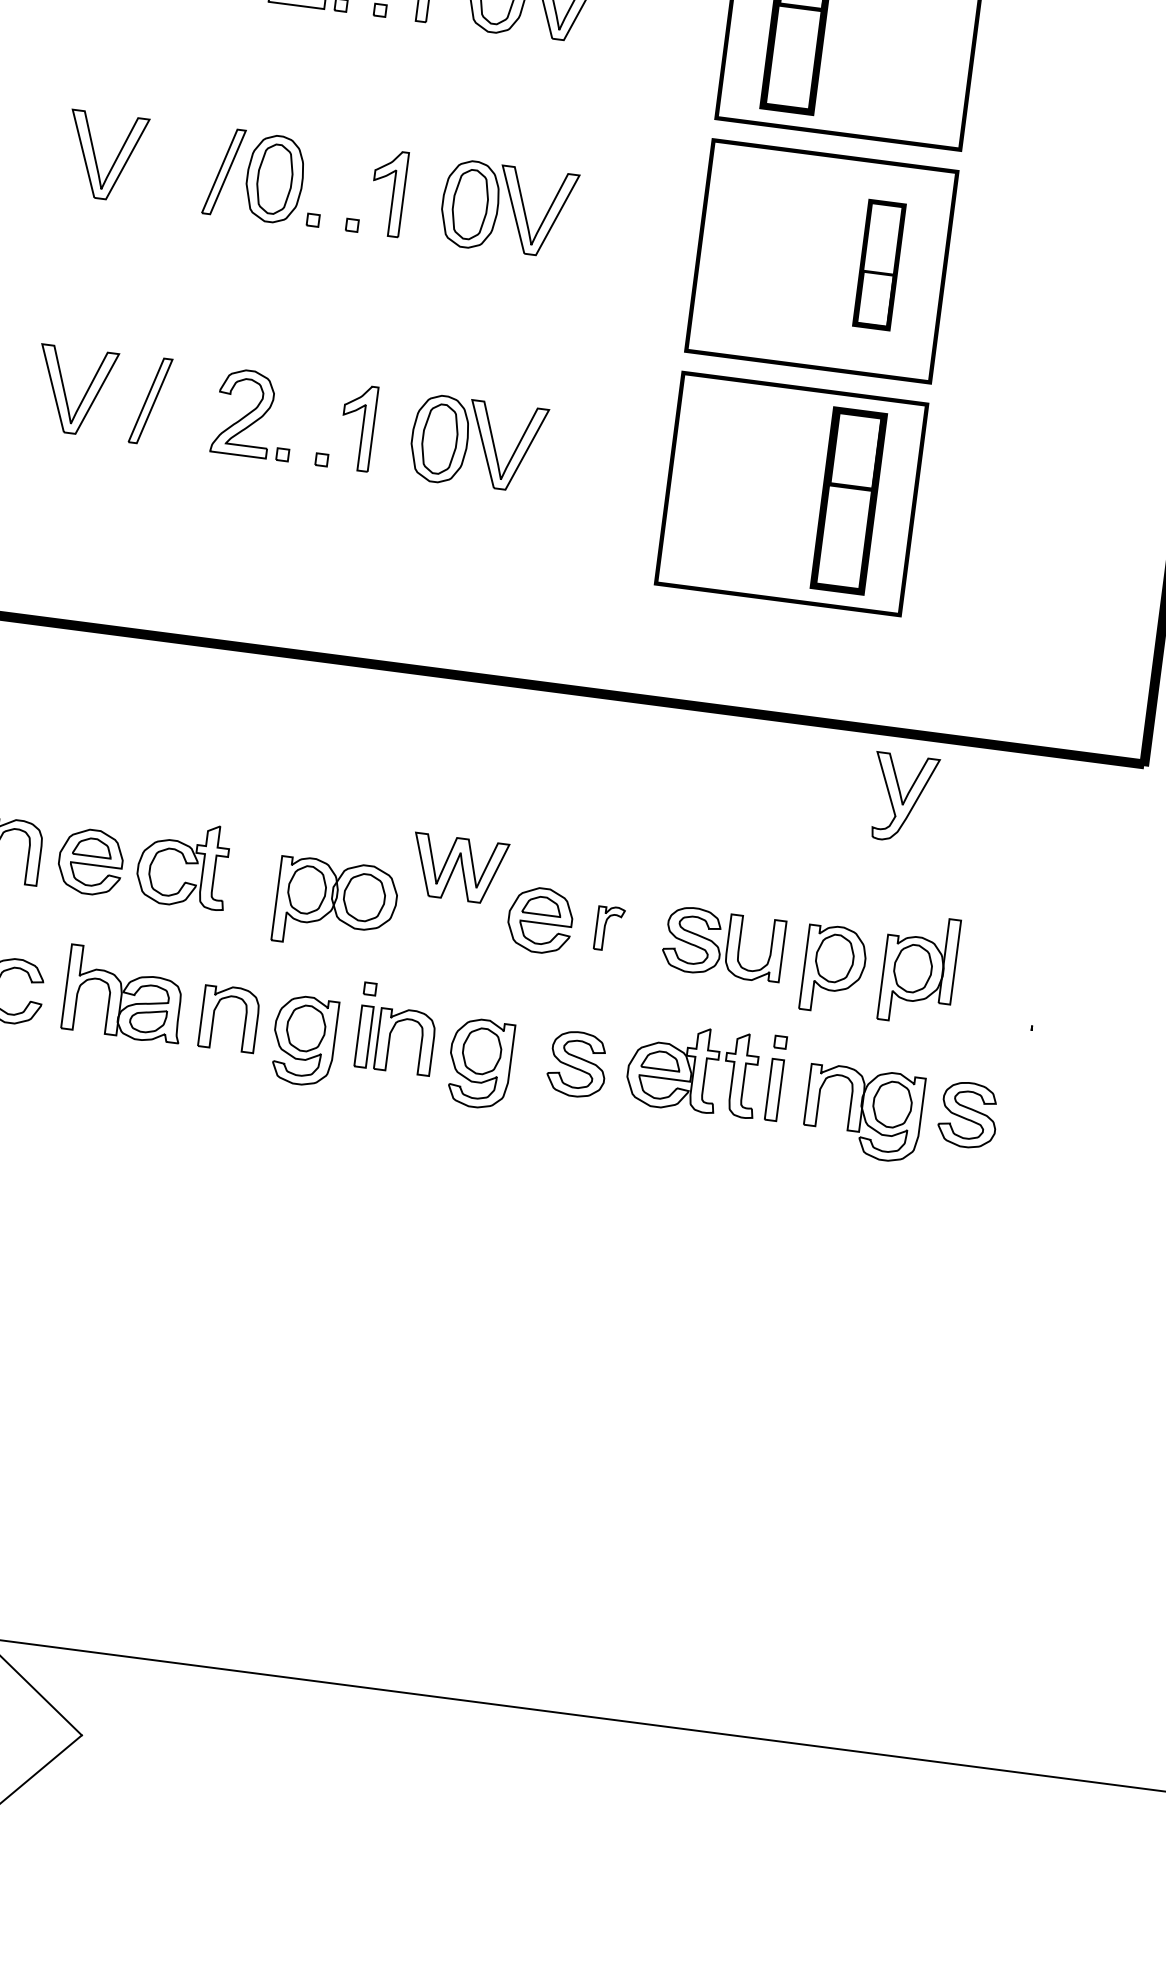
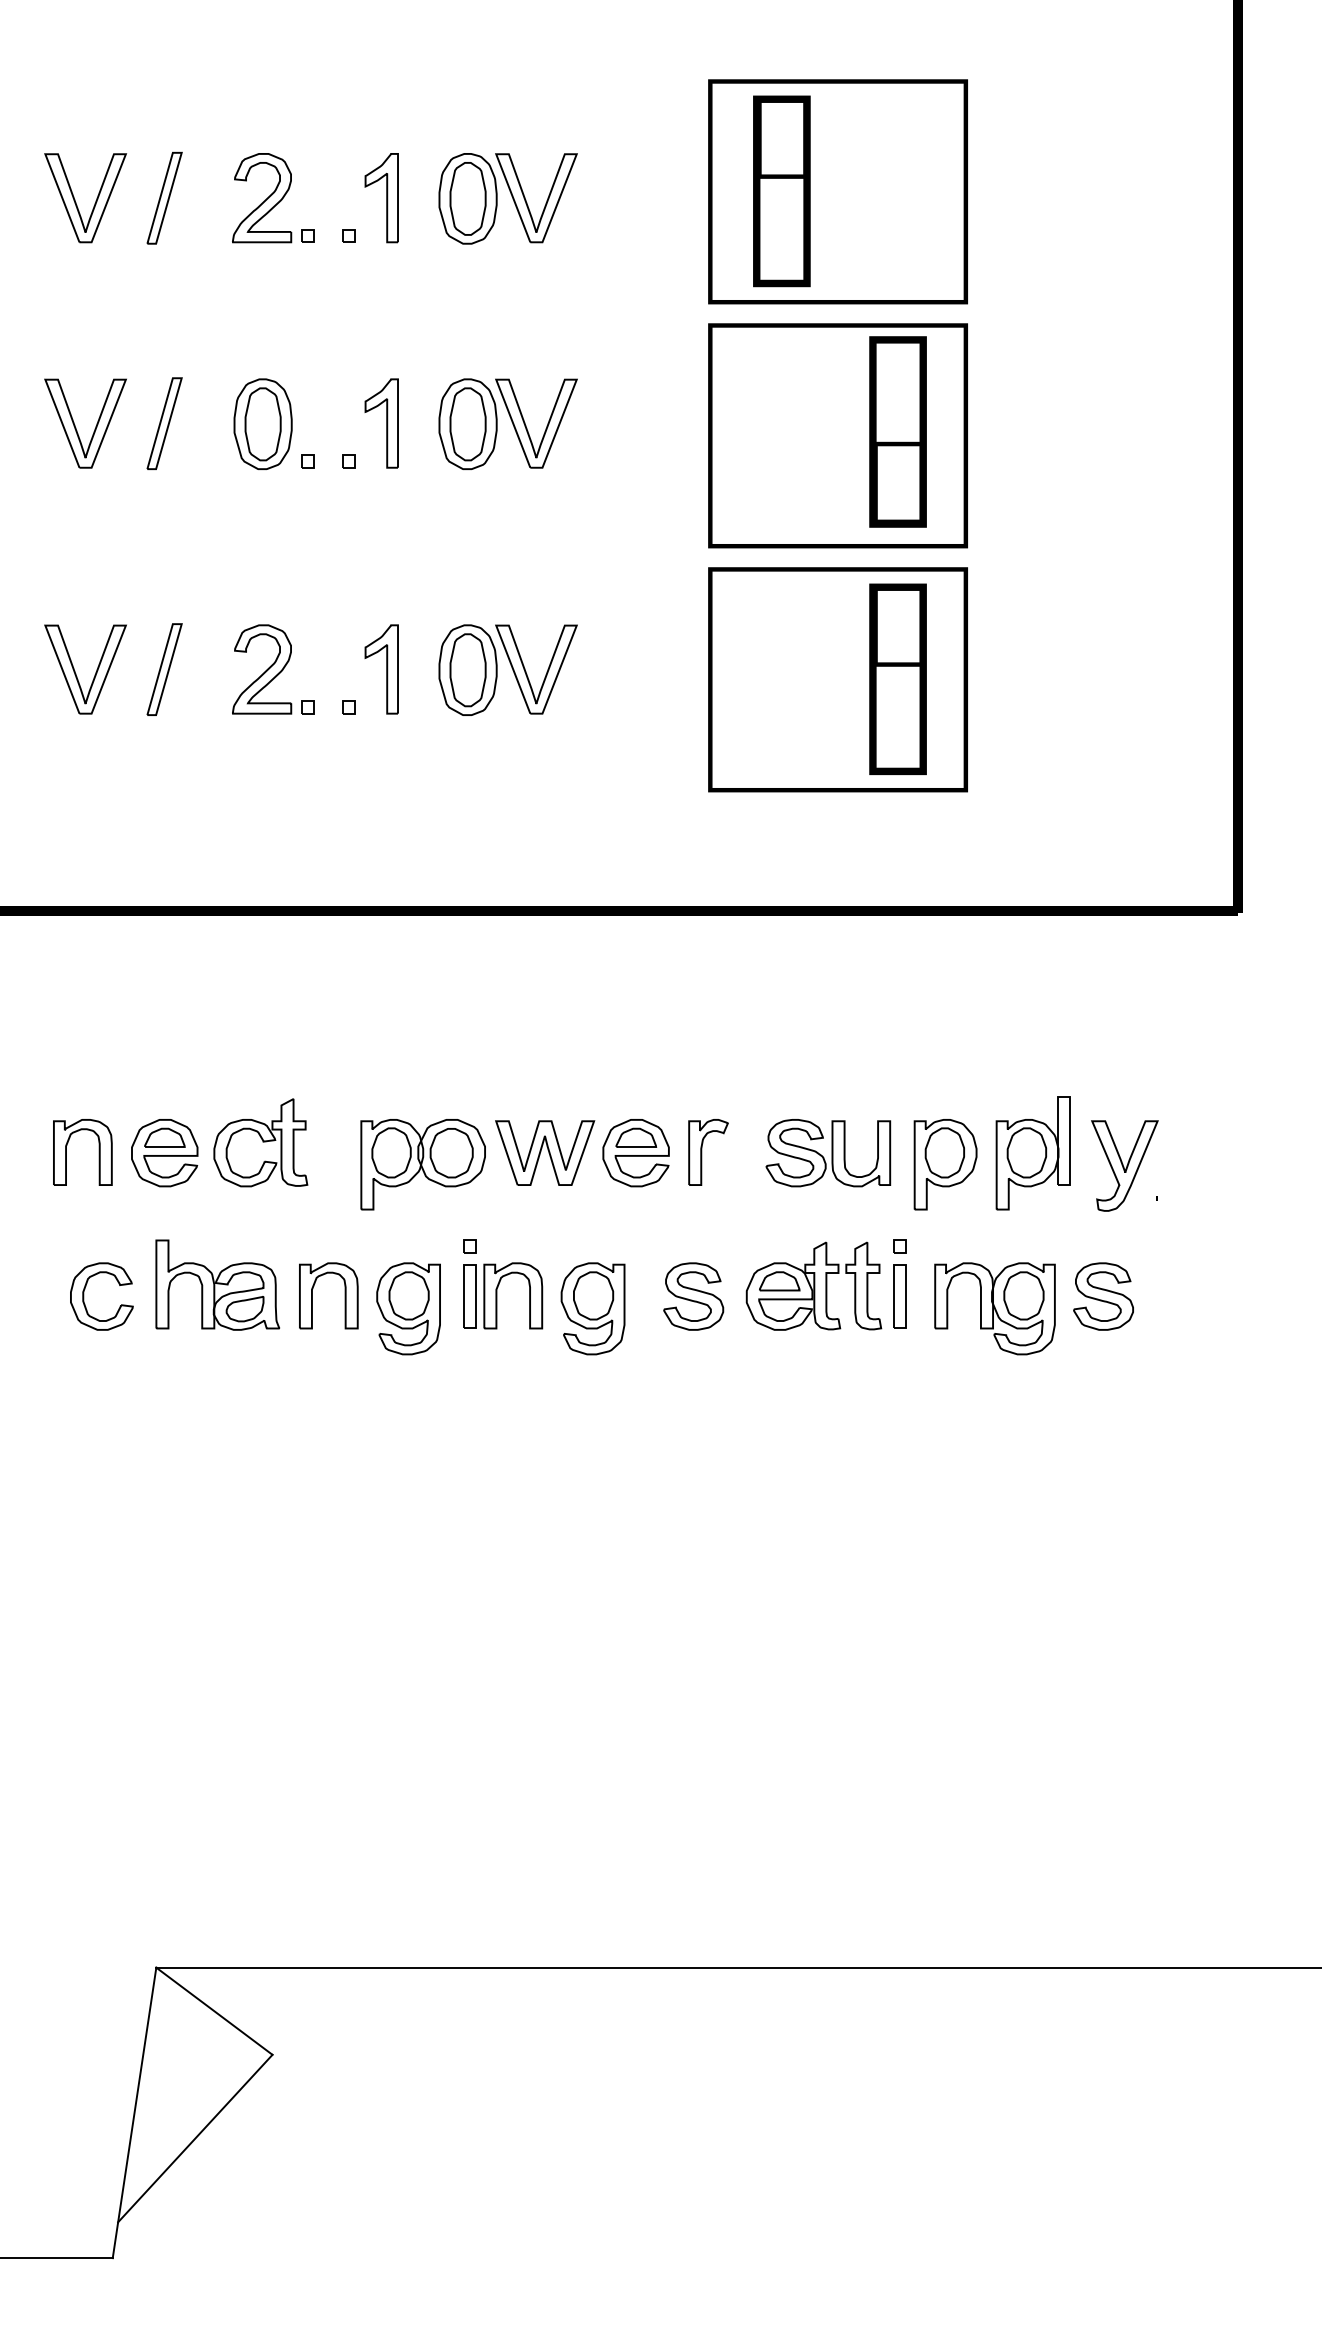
part: (223, 171) -> (164, 423), moved
part: (879, 264) -> (897, 431), size x1.43
part: (902, 798) -> (1124, 1165), moved
part: (459, 868) -> (545, 1152), moved
part: (609, 928) -> (708, 1152), size x1.43

